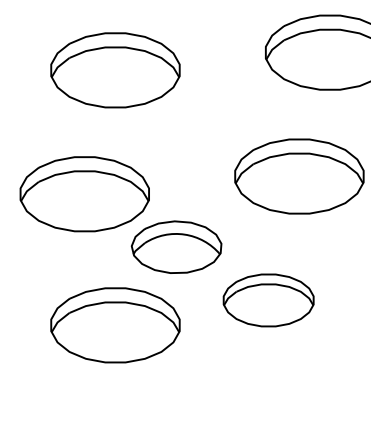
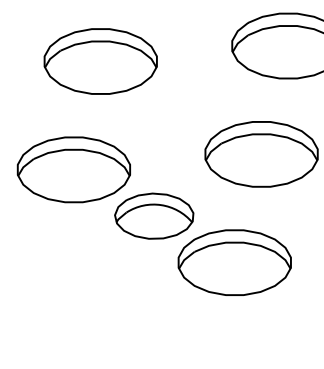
part: (268, 300) -> (234, 262), size x1.43
part: (115, 325) -> (100, 284), removed

